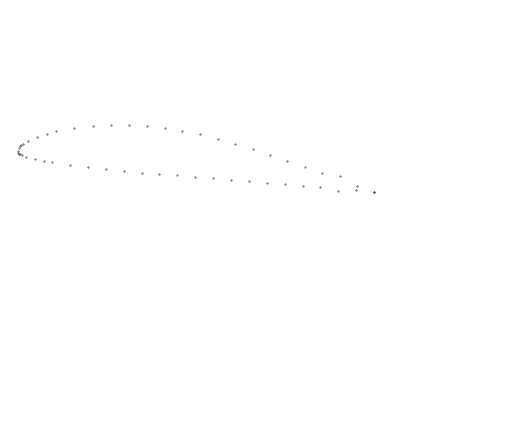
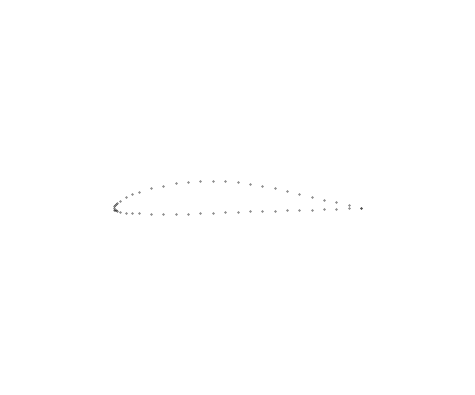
part: (338, 183) -> (336, 205), size x0.62

